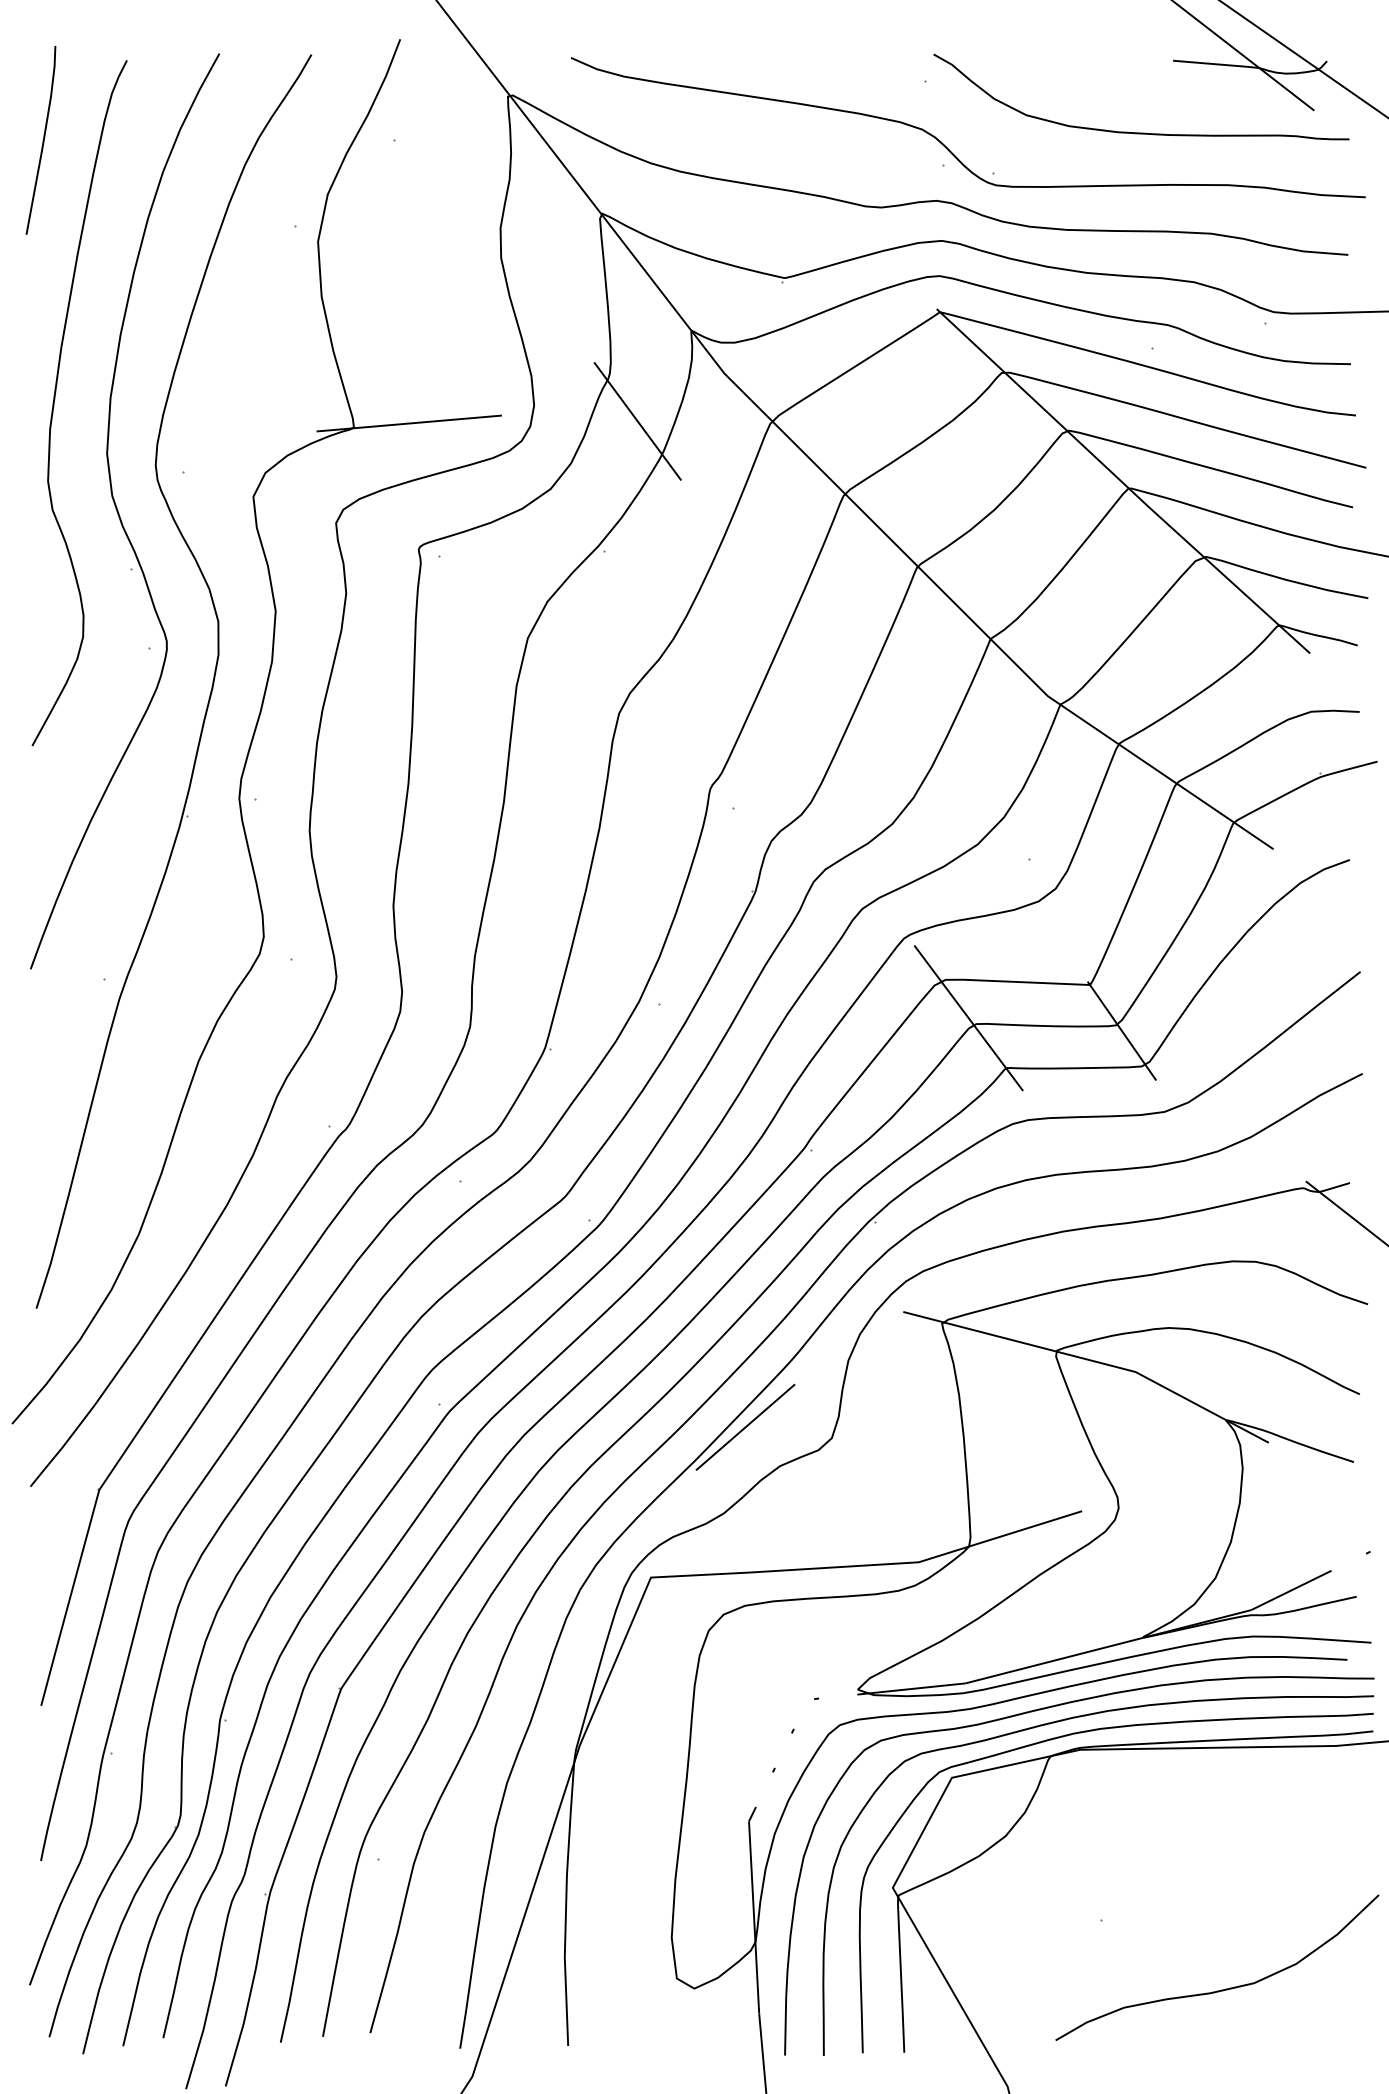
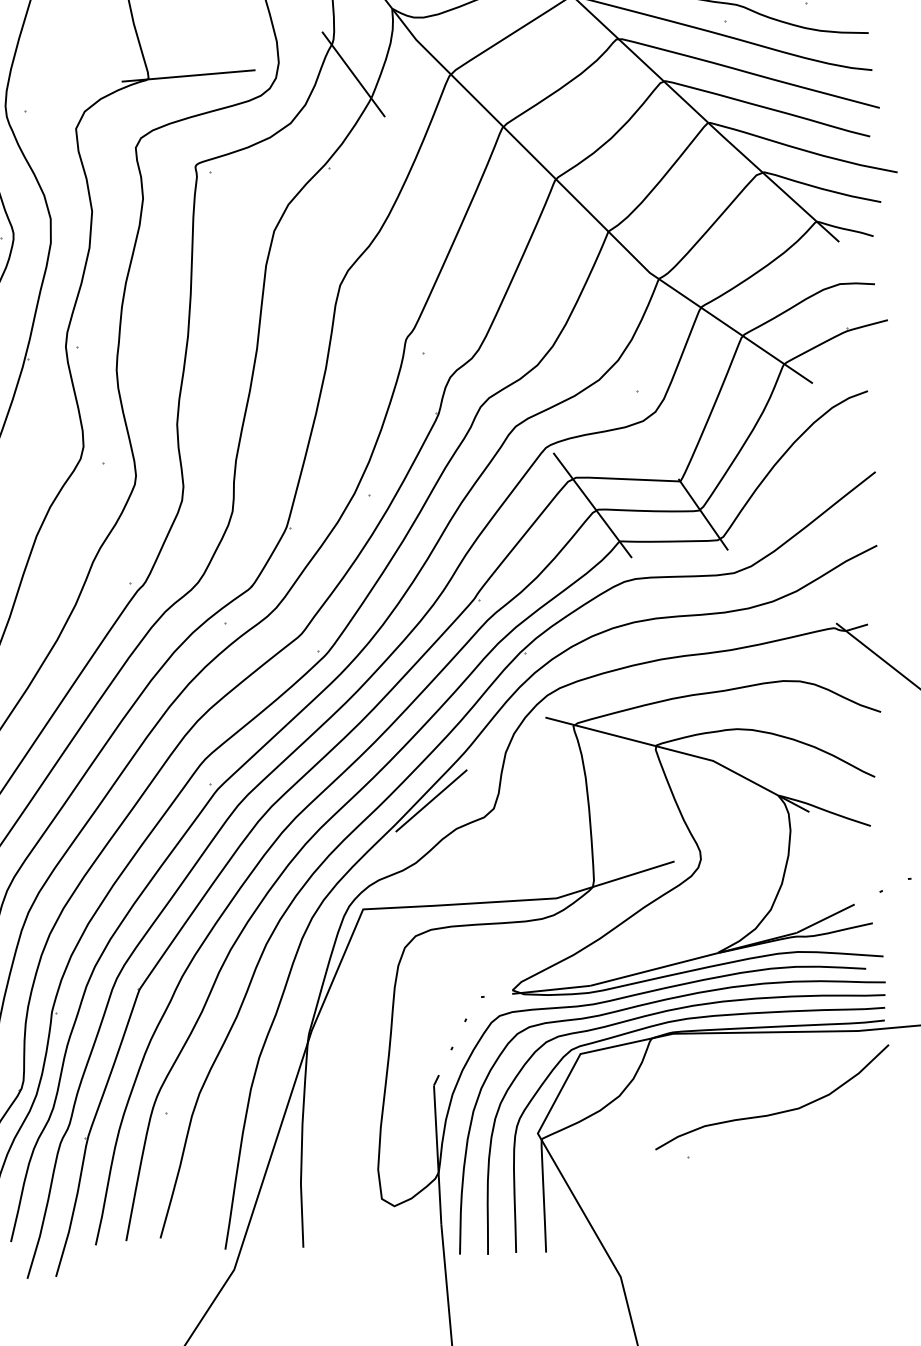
curve: (1221, 1989) -> (775, 1113), moved

